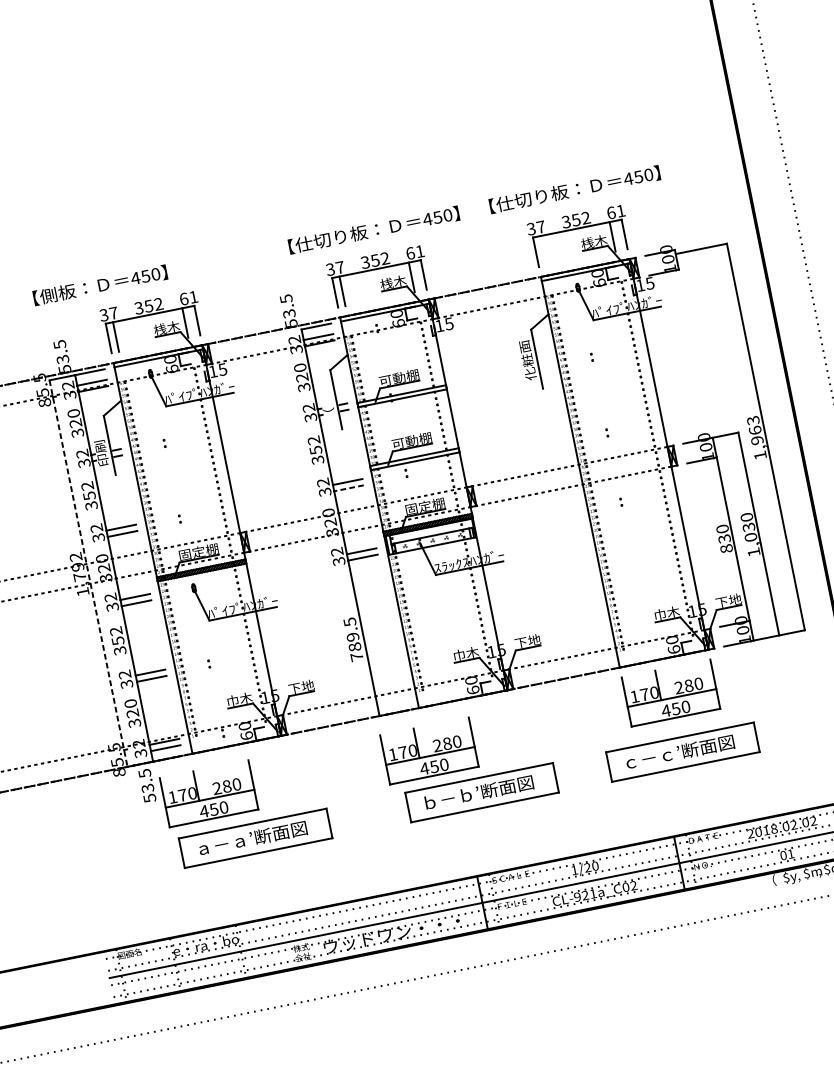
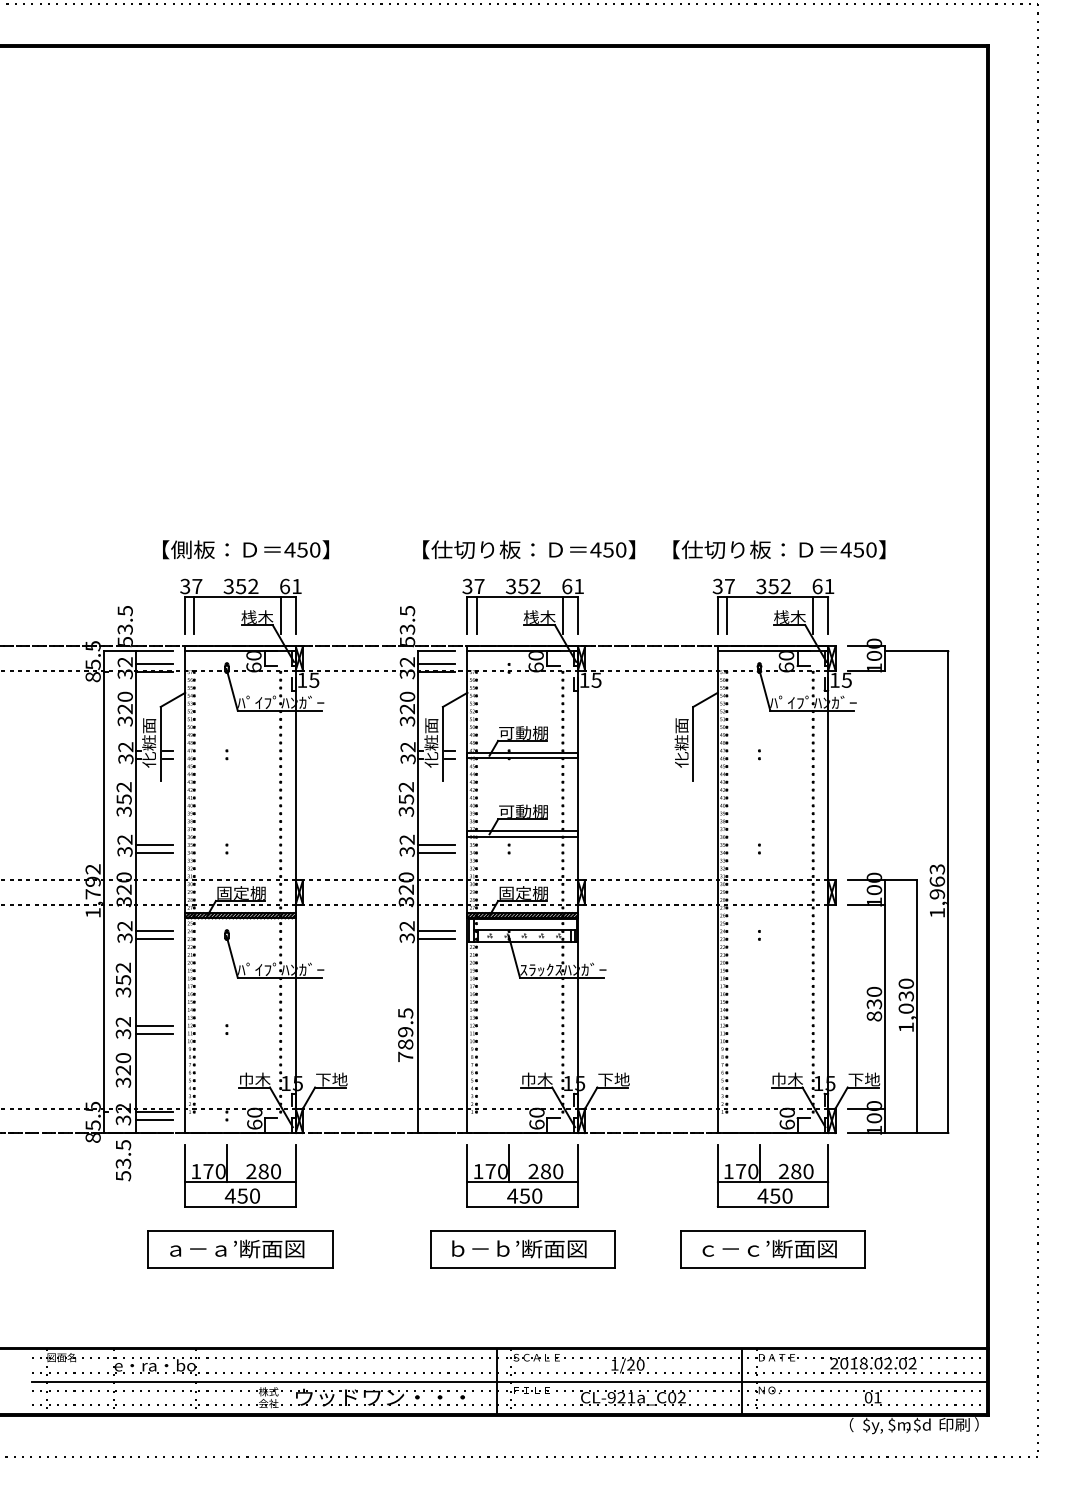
line: (543, 250) -> (726, 615), added
text: (99, 285) -> (245, 549), moved
text: (326, 400) -> (431, 742), （ -> 化粧面
text: (100, 446) -> (149, 742), 印刷 -> 化粧面
line: (348, 488) -> (436, 852), dashed -> solid
line: (88, 573) -> (104, 892), dashed -> solid
part: (429, 750) -> (522, 1175), moved
part: (209, 793) -> (240, 1175), moved

